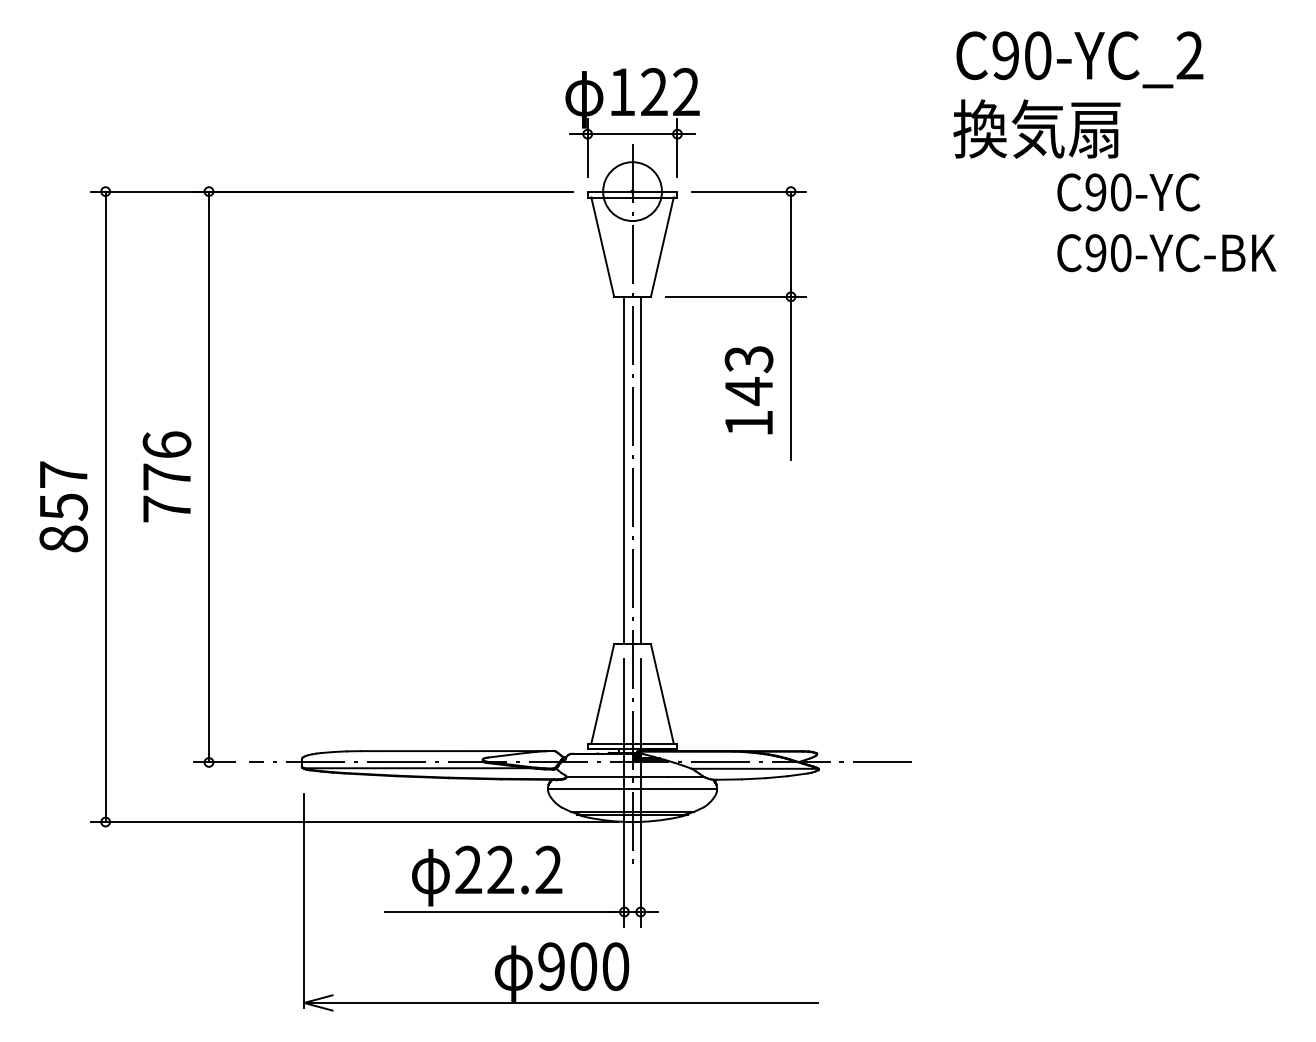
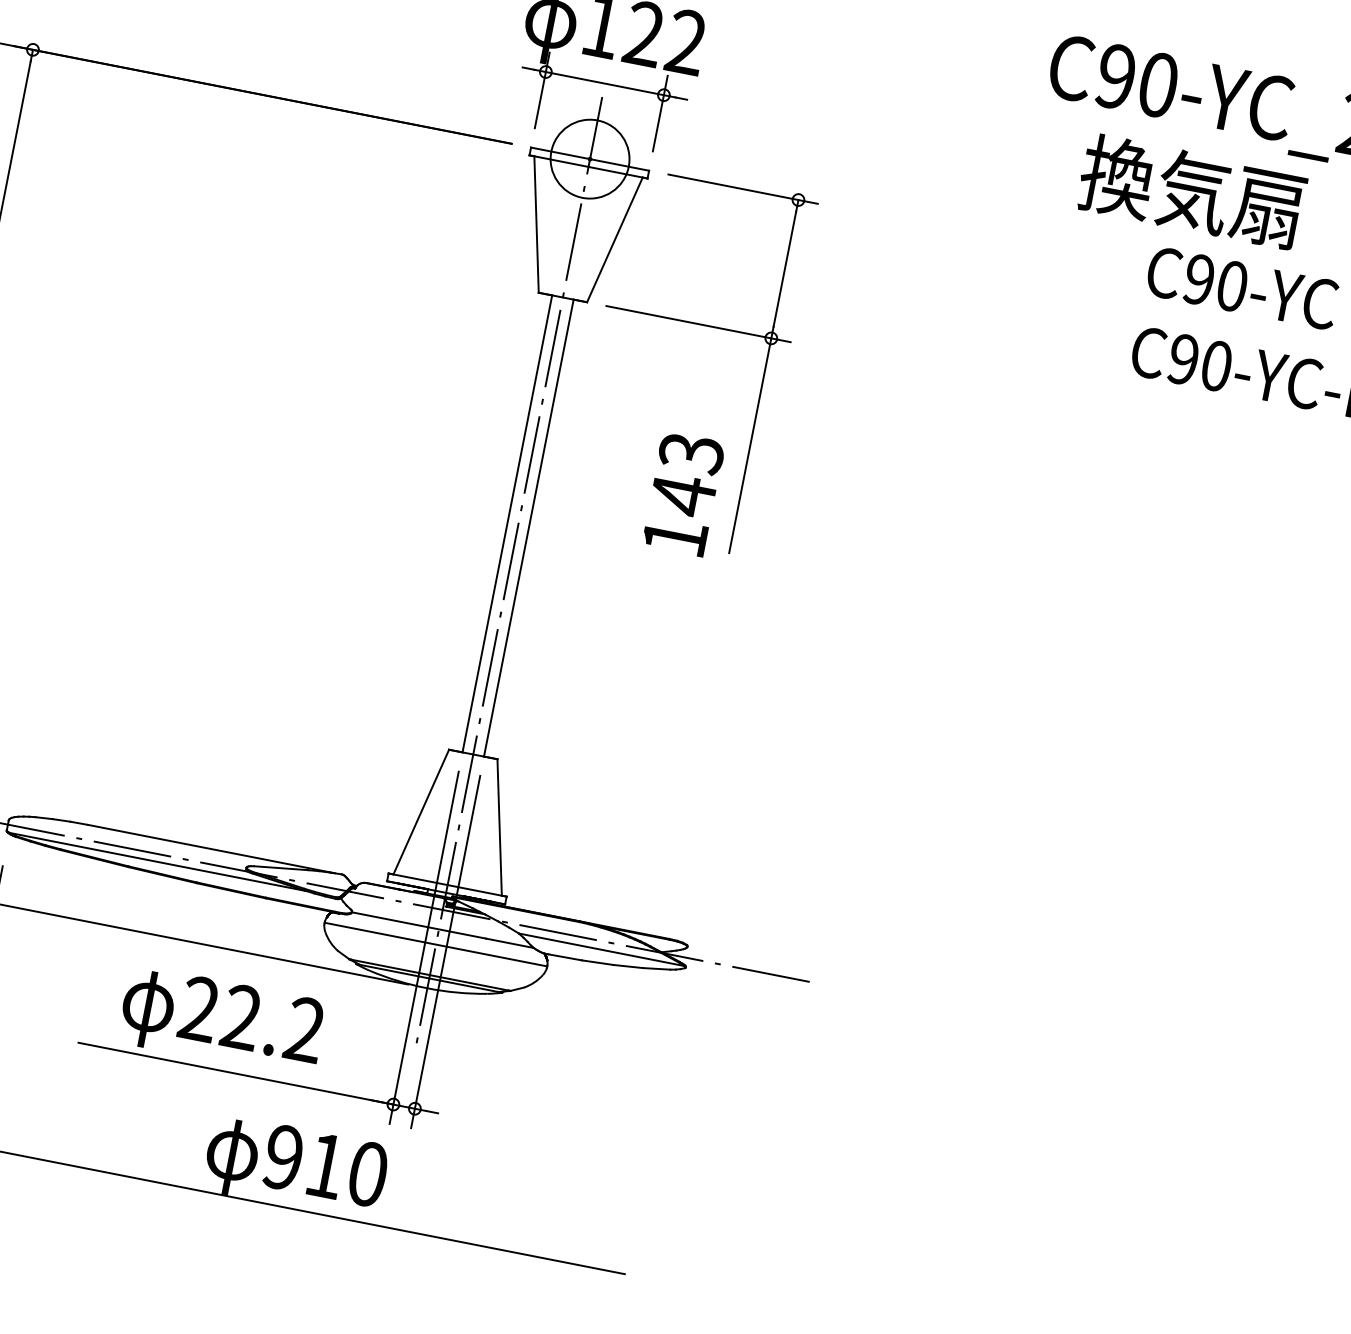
text: (1036, 128) -> (1191, 190), moved
text: (748, 390) -> (682, 494), moved
text: (583, 966) -> (325, 1165), 900 -> 910

